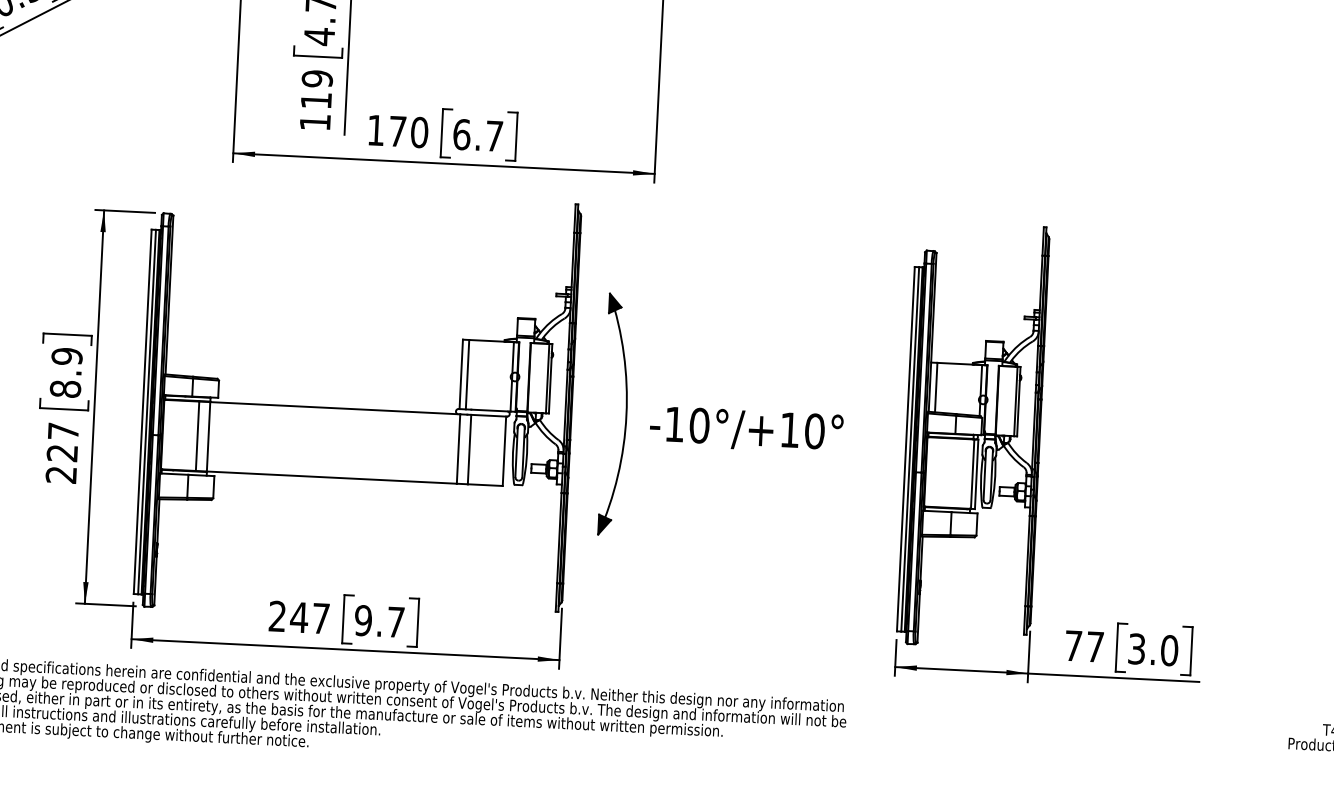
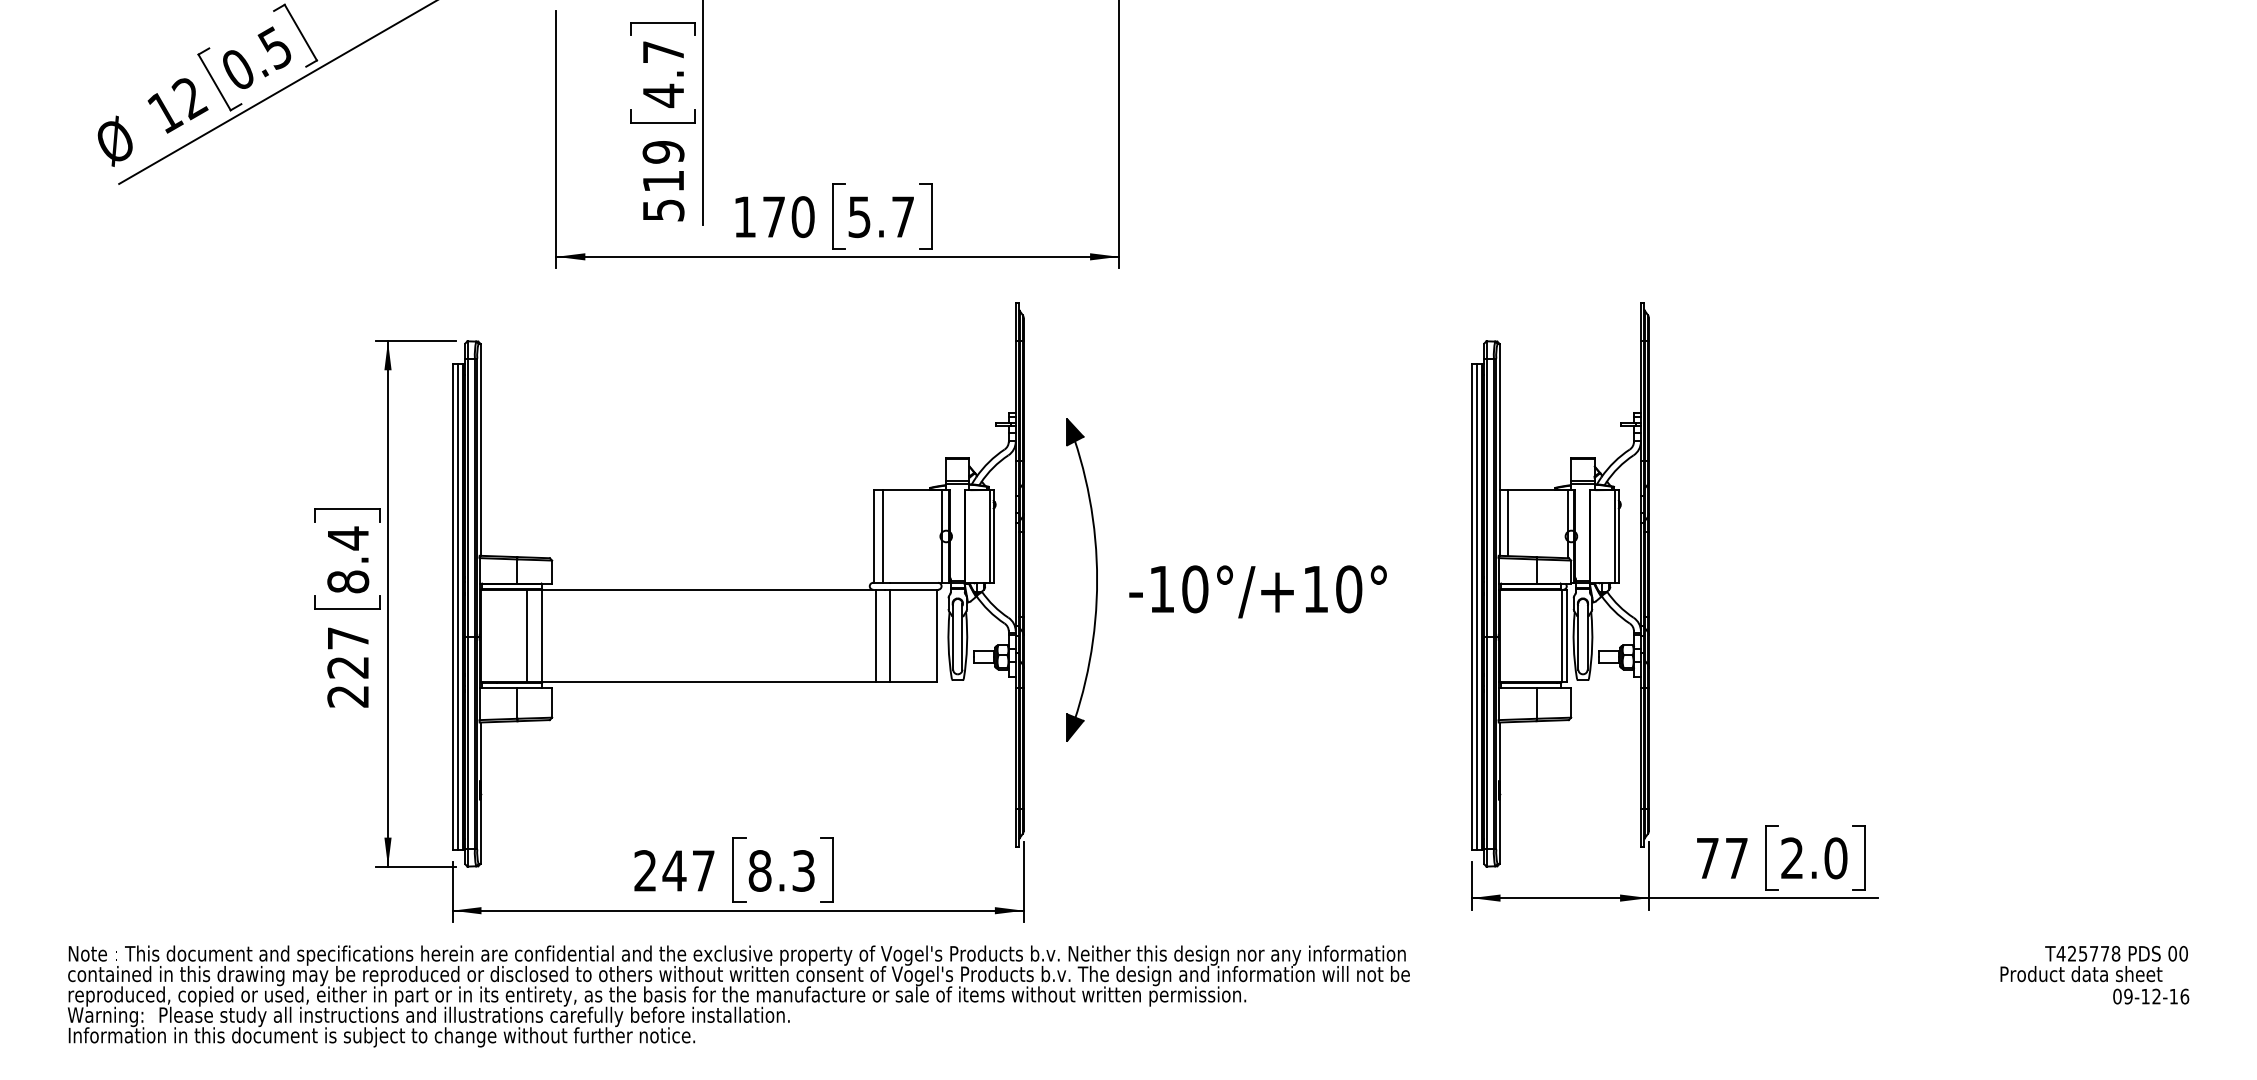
text: (315, 122) -> (663, 210), 119 -> 519
text: (461, 134) -> (859, 217), 6.7 -> 5.7
text: (67, 356) -> (348, 538), 8.9 -> 8.4
text: (379, 621) -> (781, 870), 9.7 -> 8.3
text: (1137, 649) -> (1792, 858), 3.0 -> 2.0

